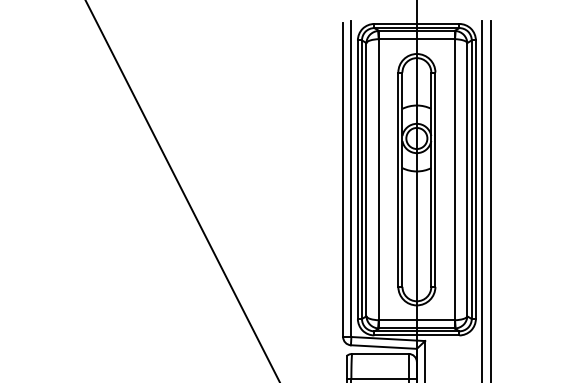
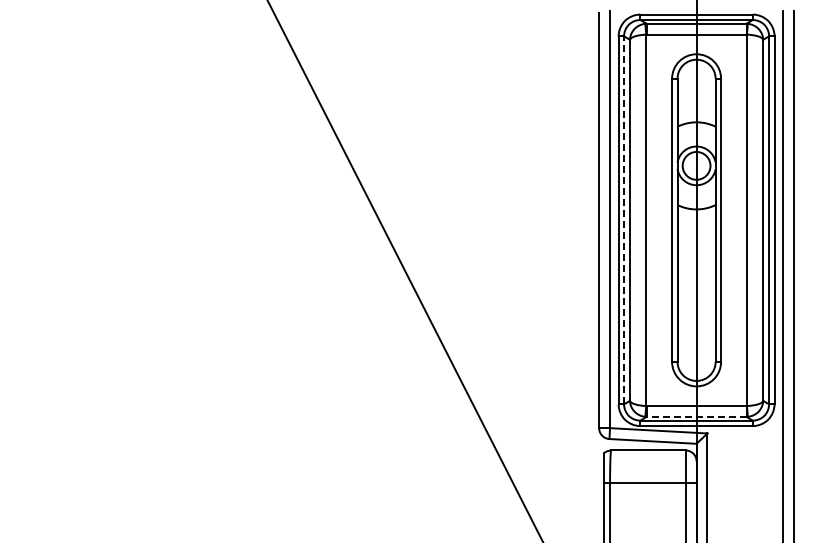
line: (362, 179) -> (624, 219), solid -> dashed
line: (416, 328) -> (696, 416), solid -> dashed

